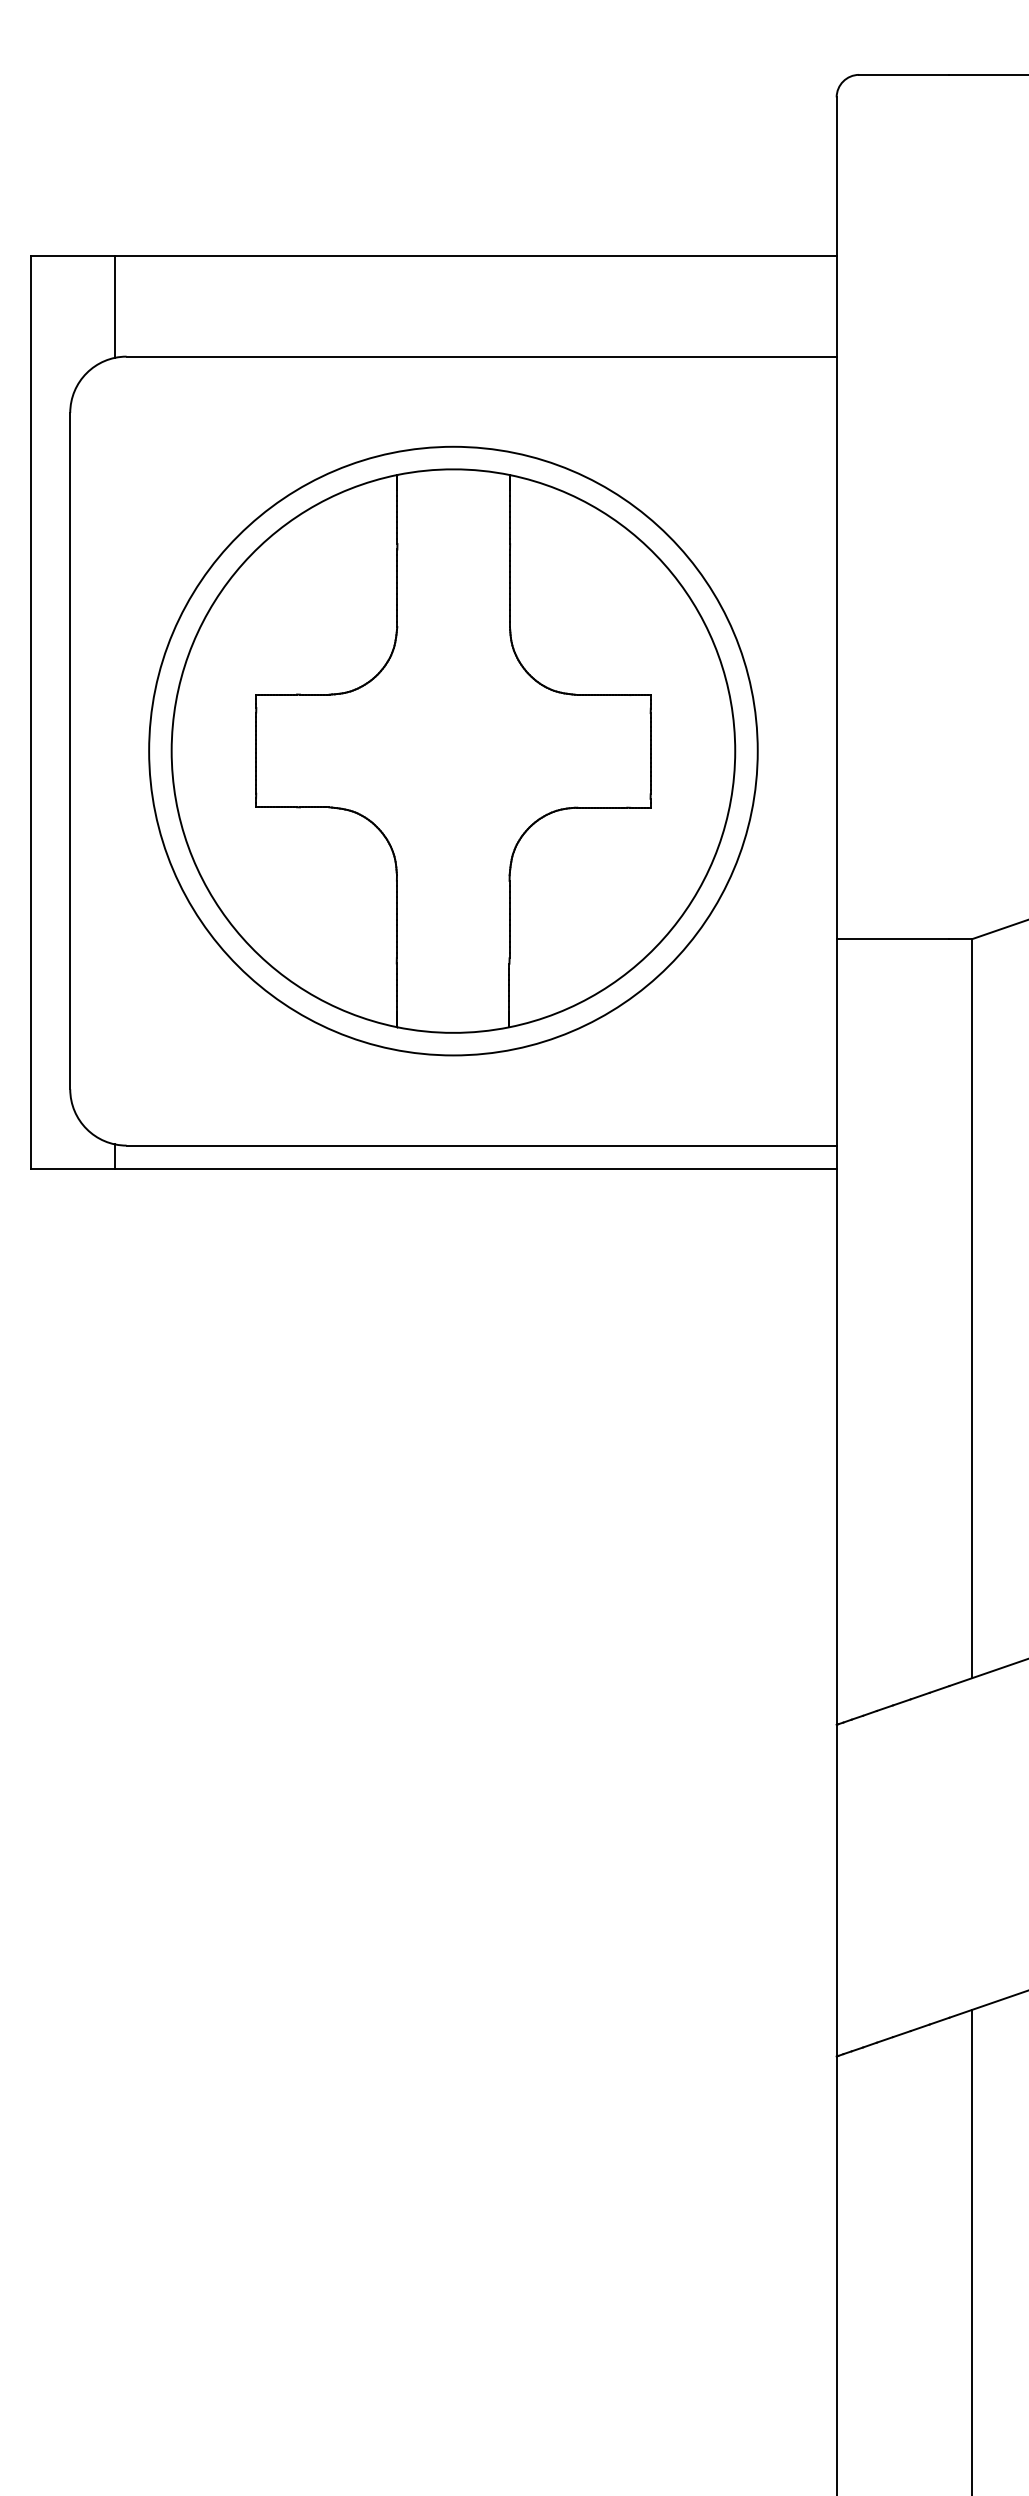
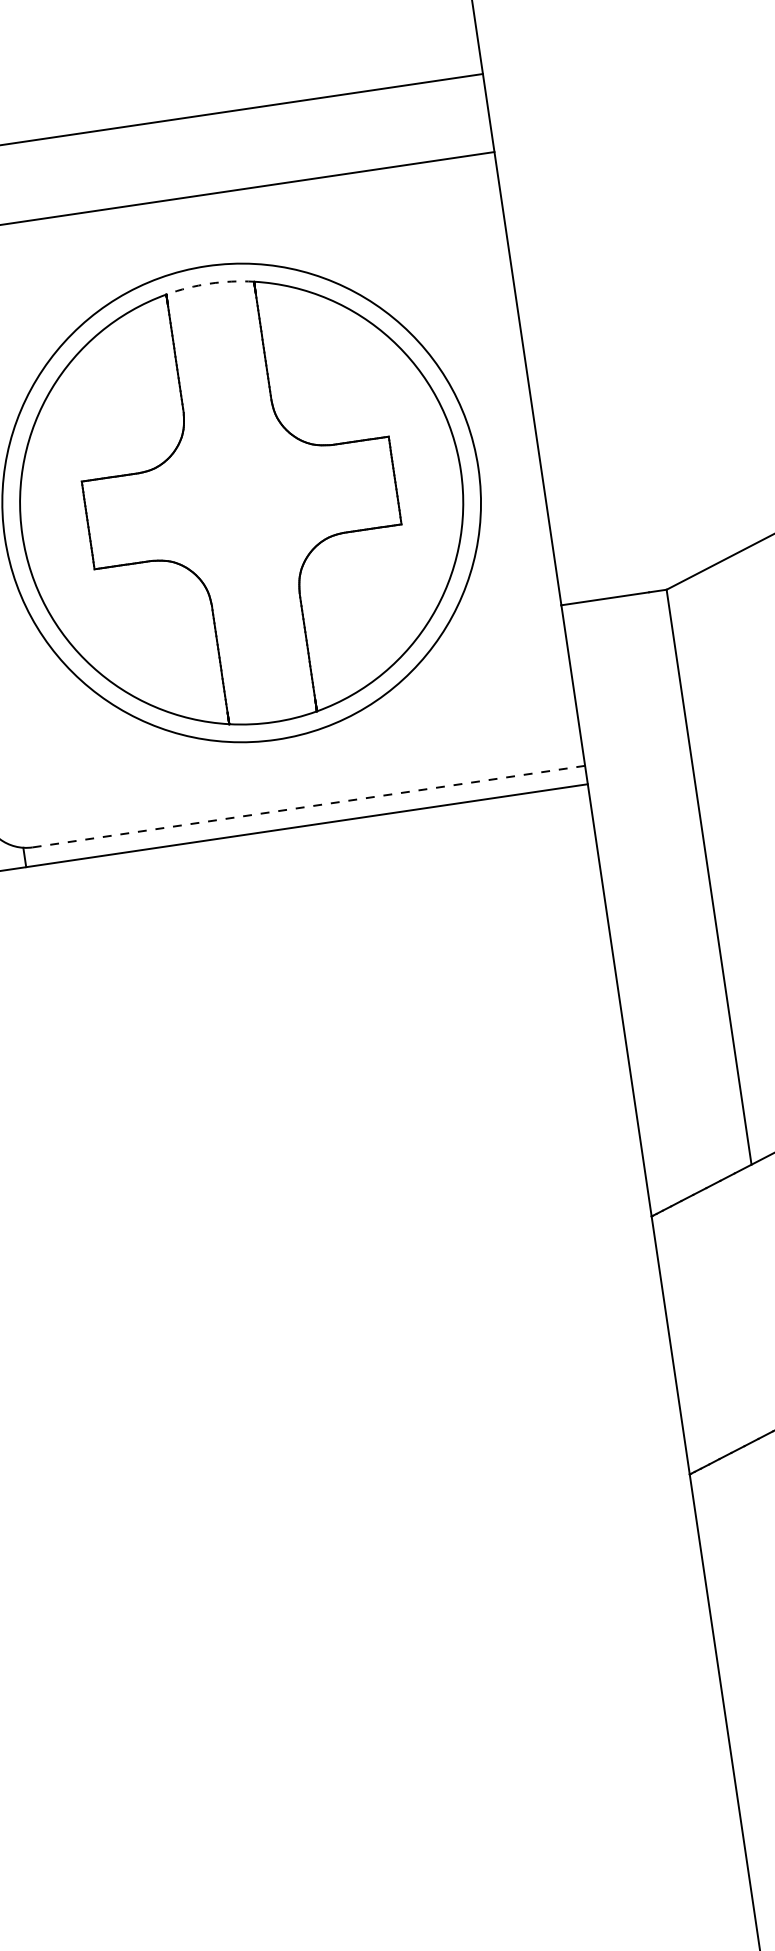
arc: (453, 469) -> (209, 283), solid -> dashed
line: (482, 1145) -> (309, 806), solid -> dashed

